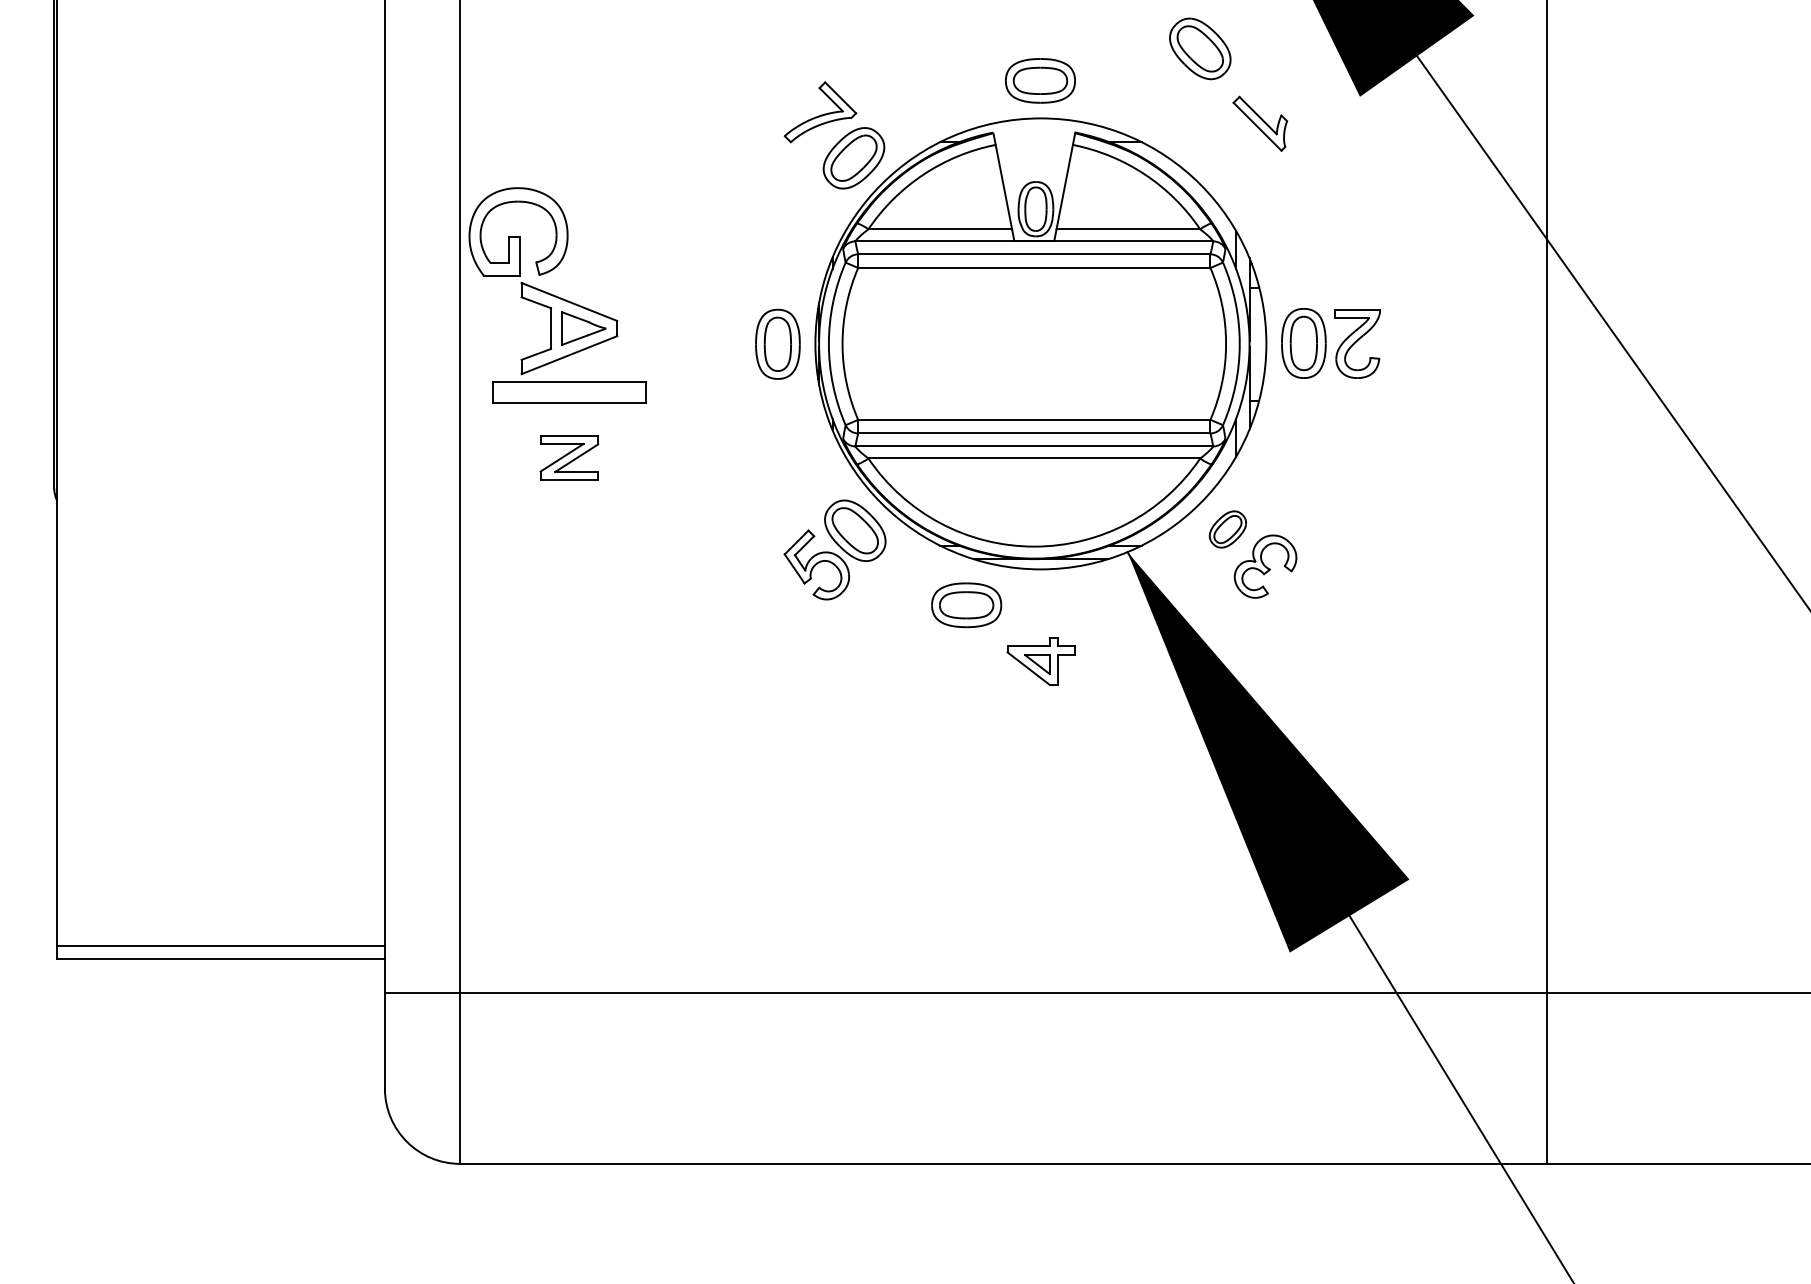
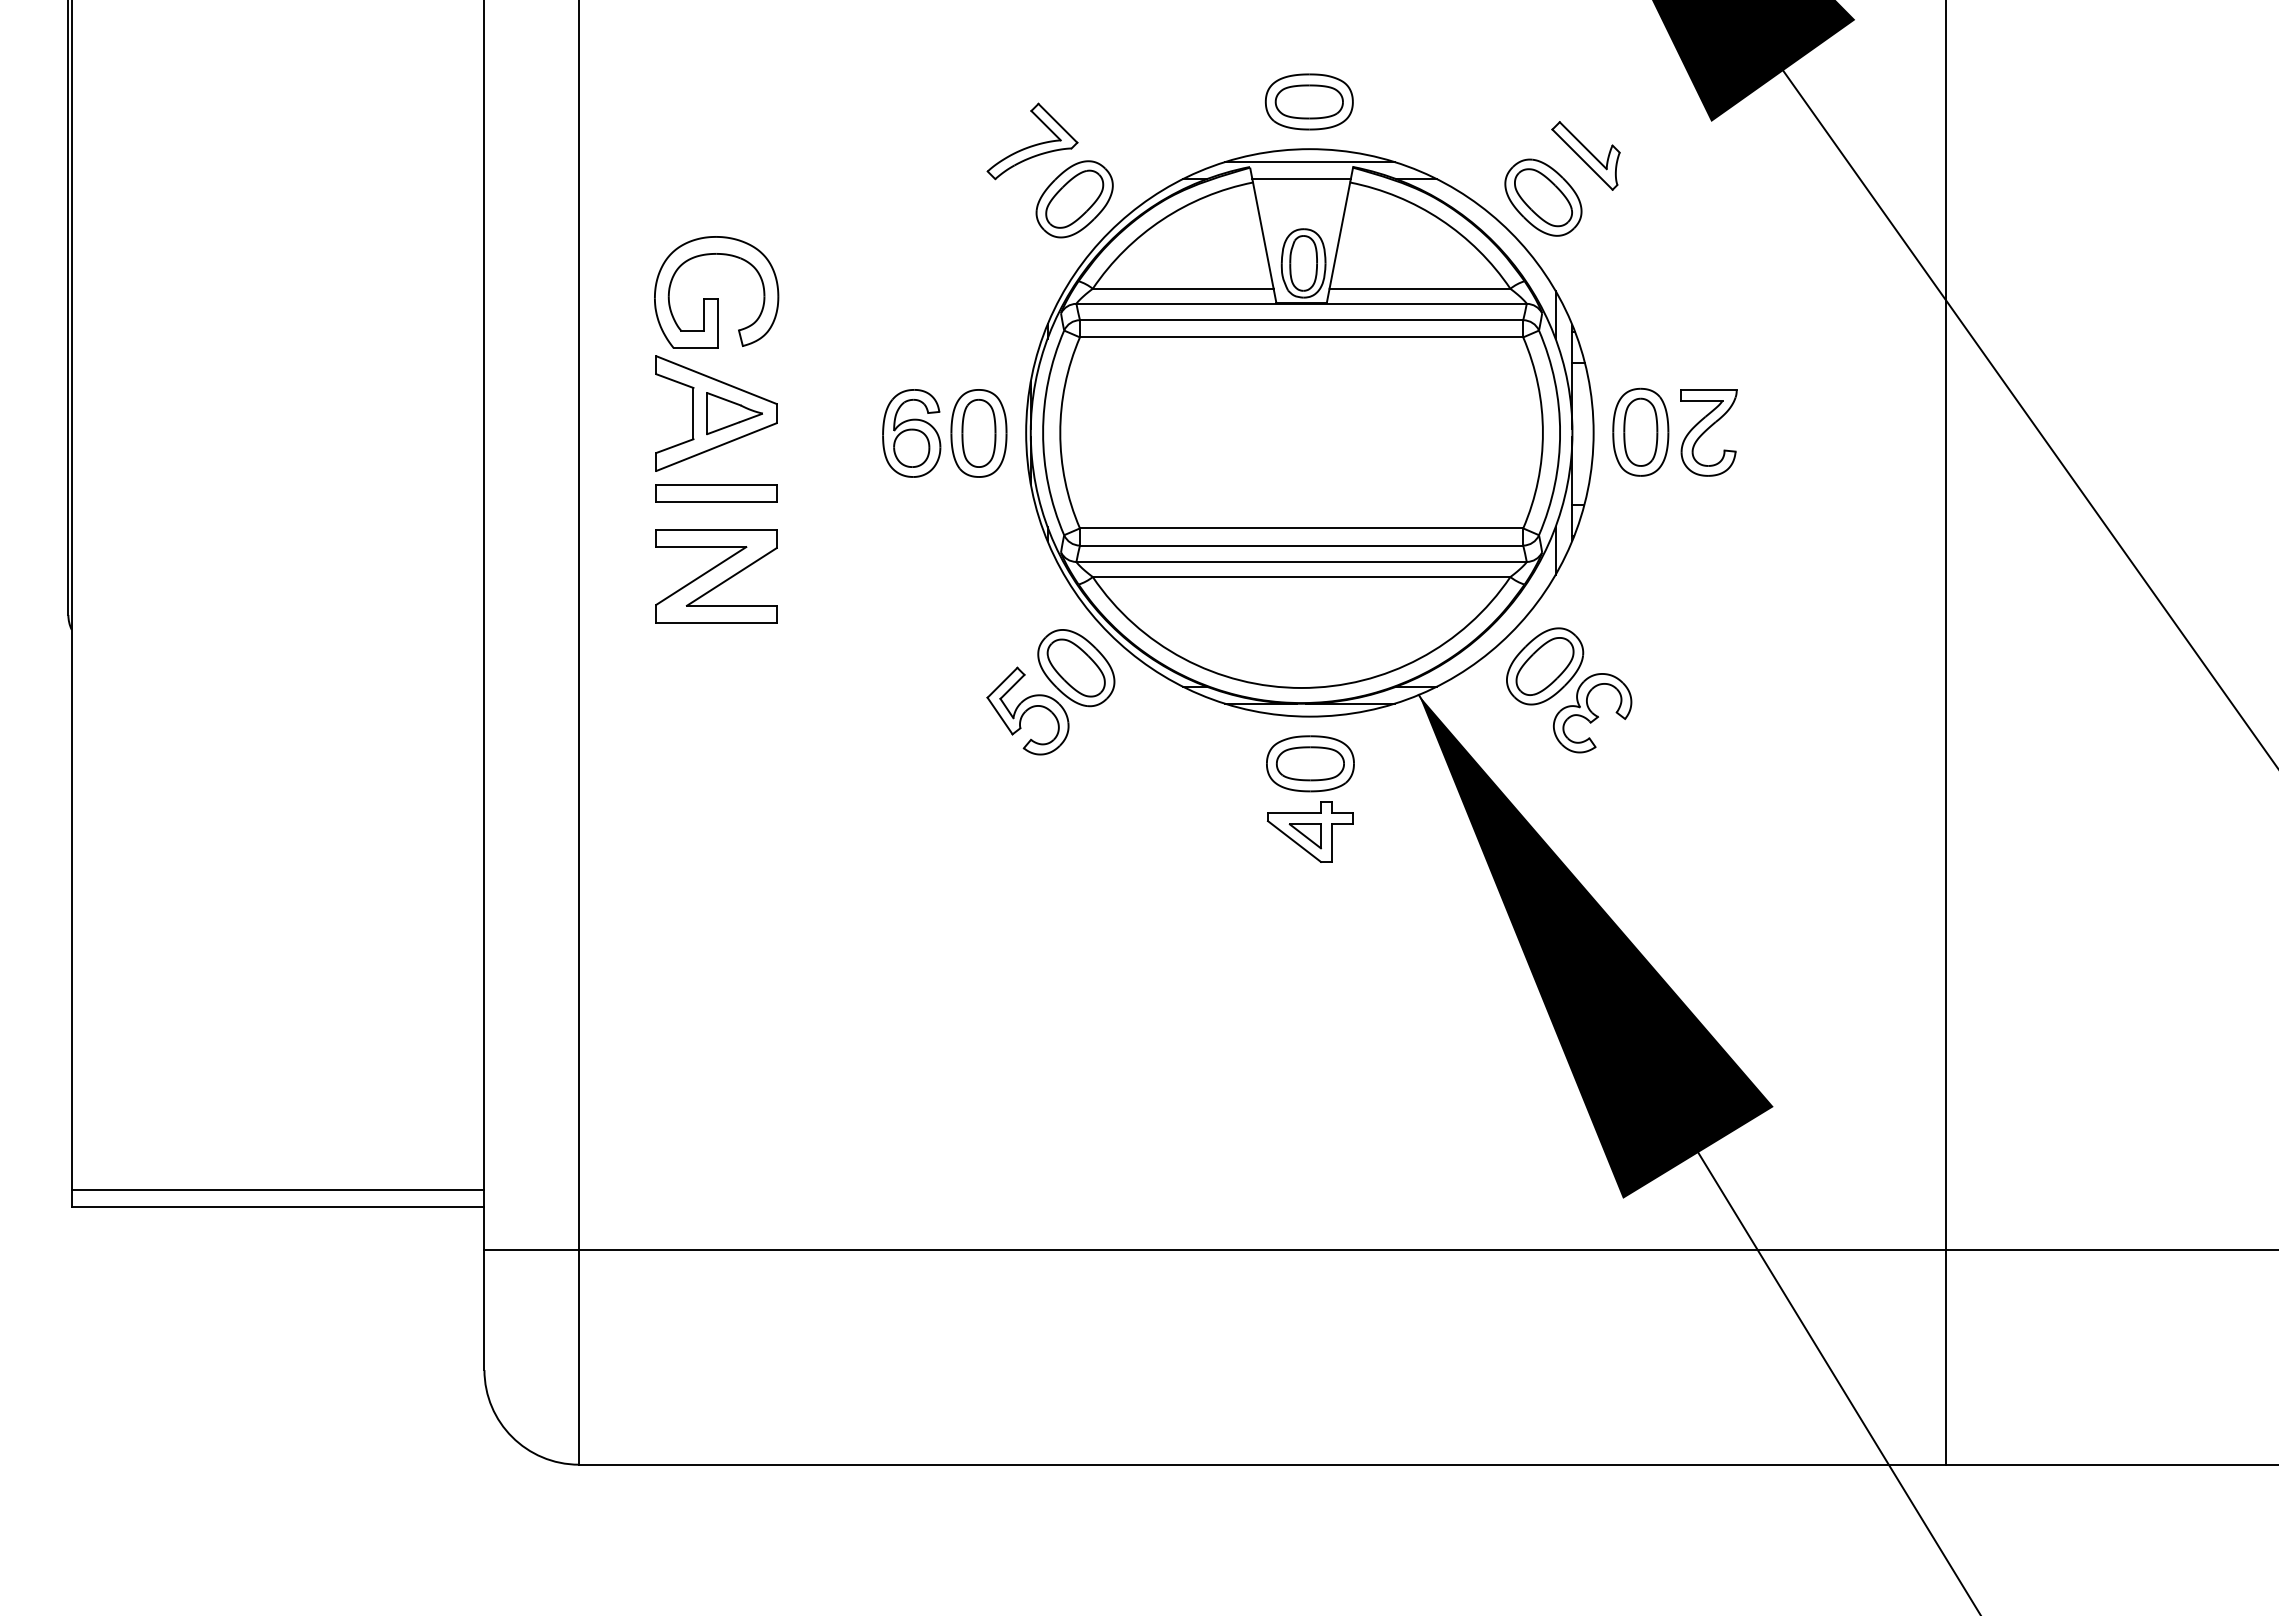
part: (1200, 48) -> (1543, 197), moved
line: (1040, 129) -> (1309, 162), added
line: (1034, 142) -> (1301, 179), added
part: (518, 232) -> (716, 292), moved
part: (724, 344) -> (911, 433), added
part: (569, 392) -> (716, 493), size x0.62
part: (569, 458) -> (716, 576), size x1.67
part: (1228, 529) -> (1545, 666), size x1.67
part: (966, 605) -> (1310, 763), moved

